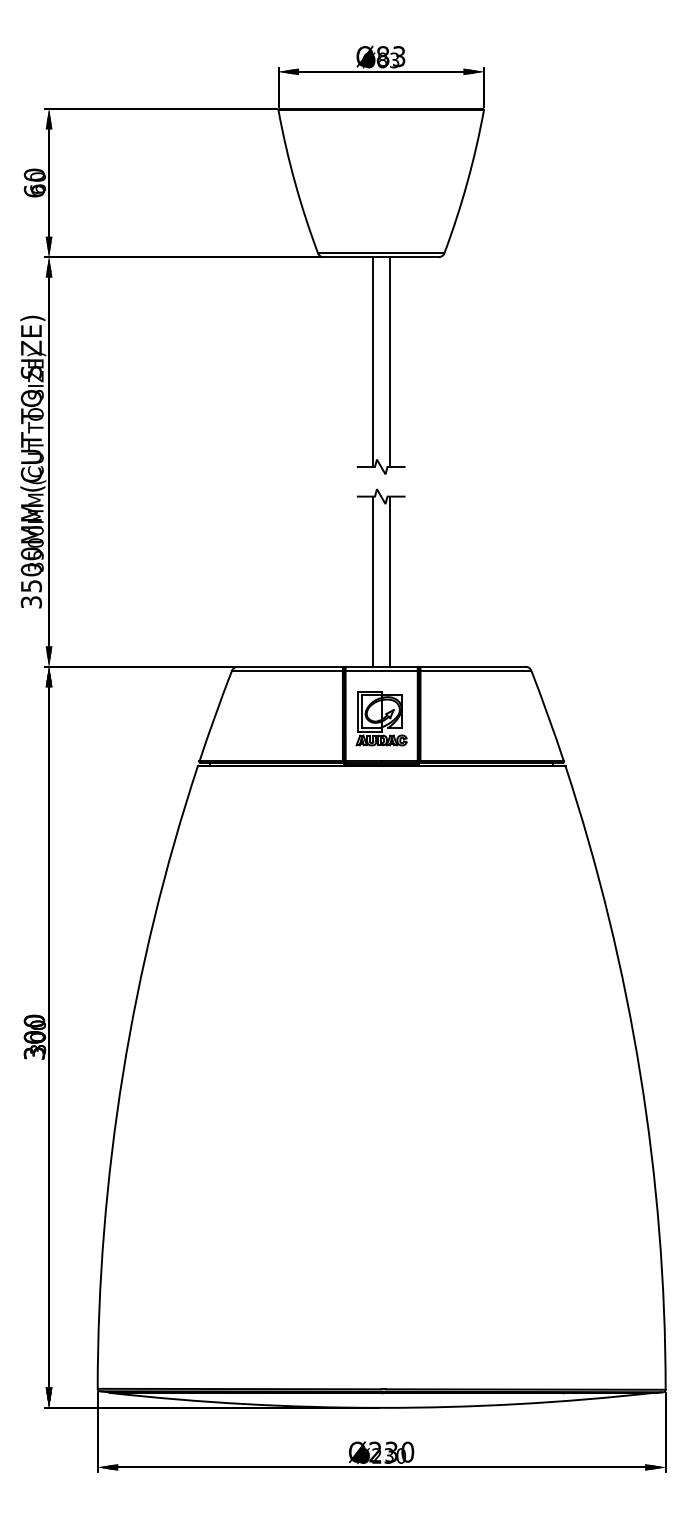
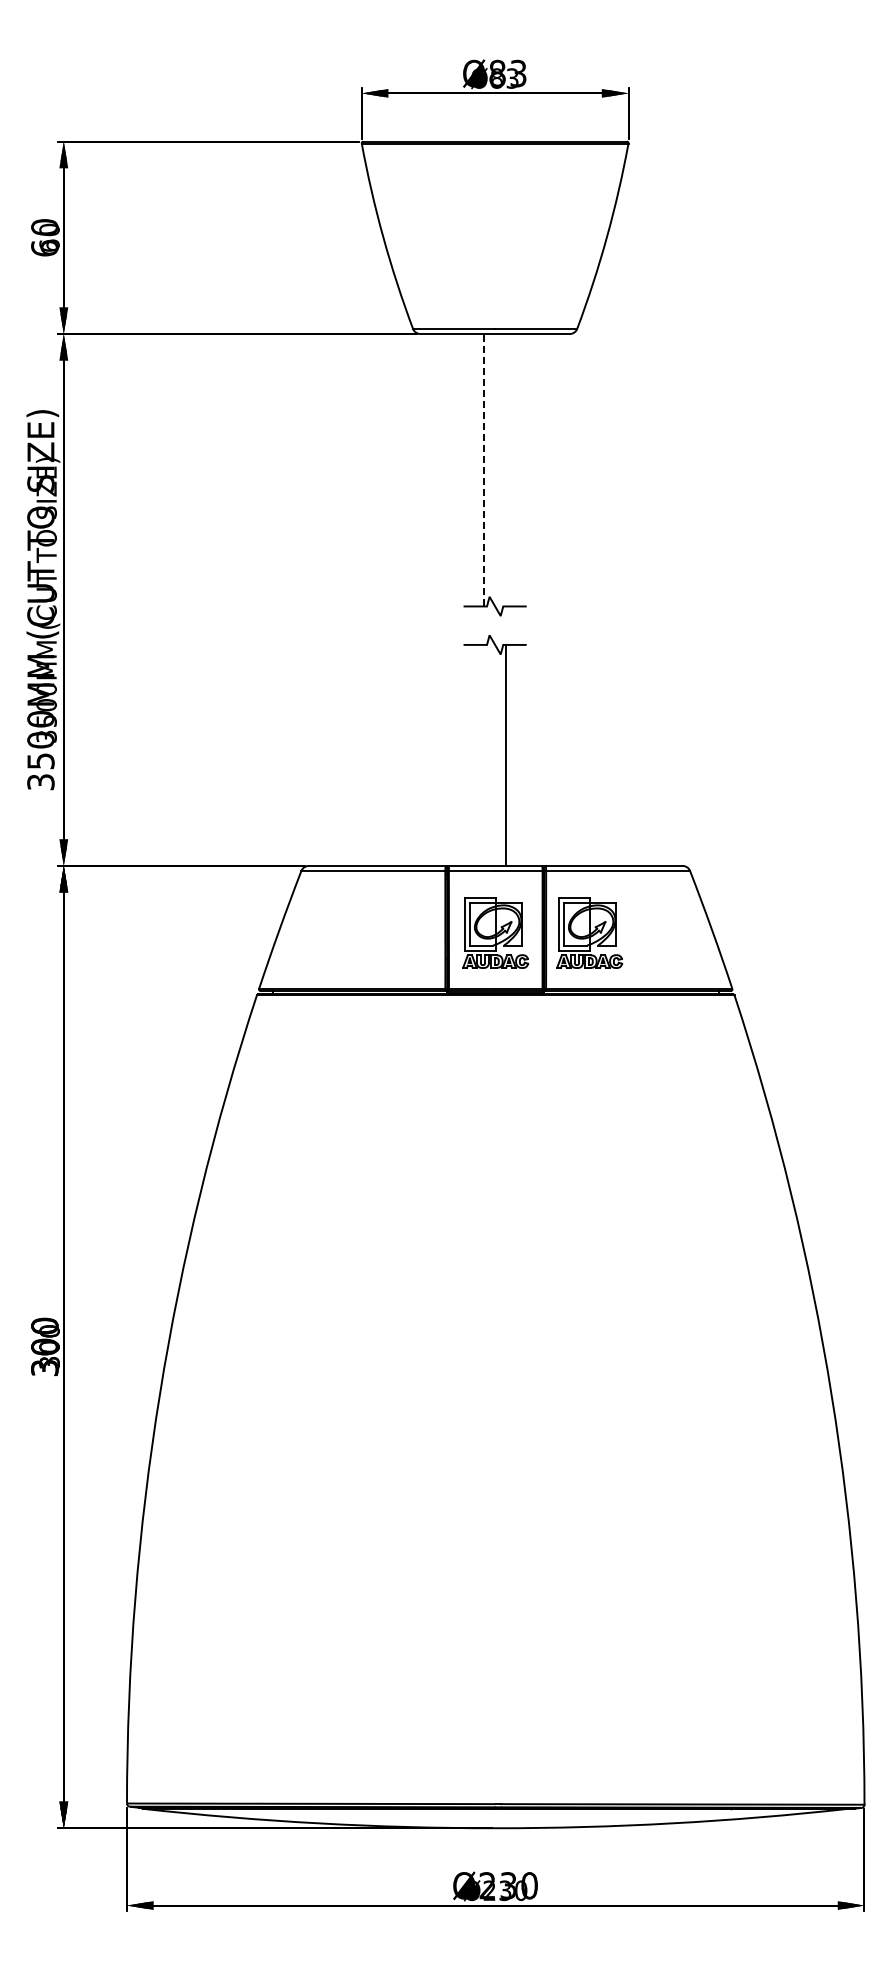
line: (372, 361) -> (483, 469), solid -> dashed
line: (389, 362) -> (506, 470), removed
line: (372, 580) -> (483, 754), removed
part: (453, 718) -> (589, 932), added

